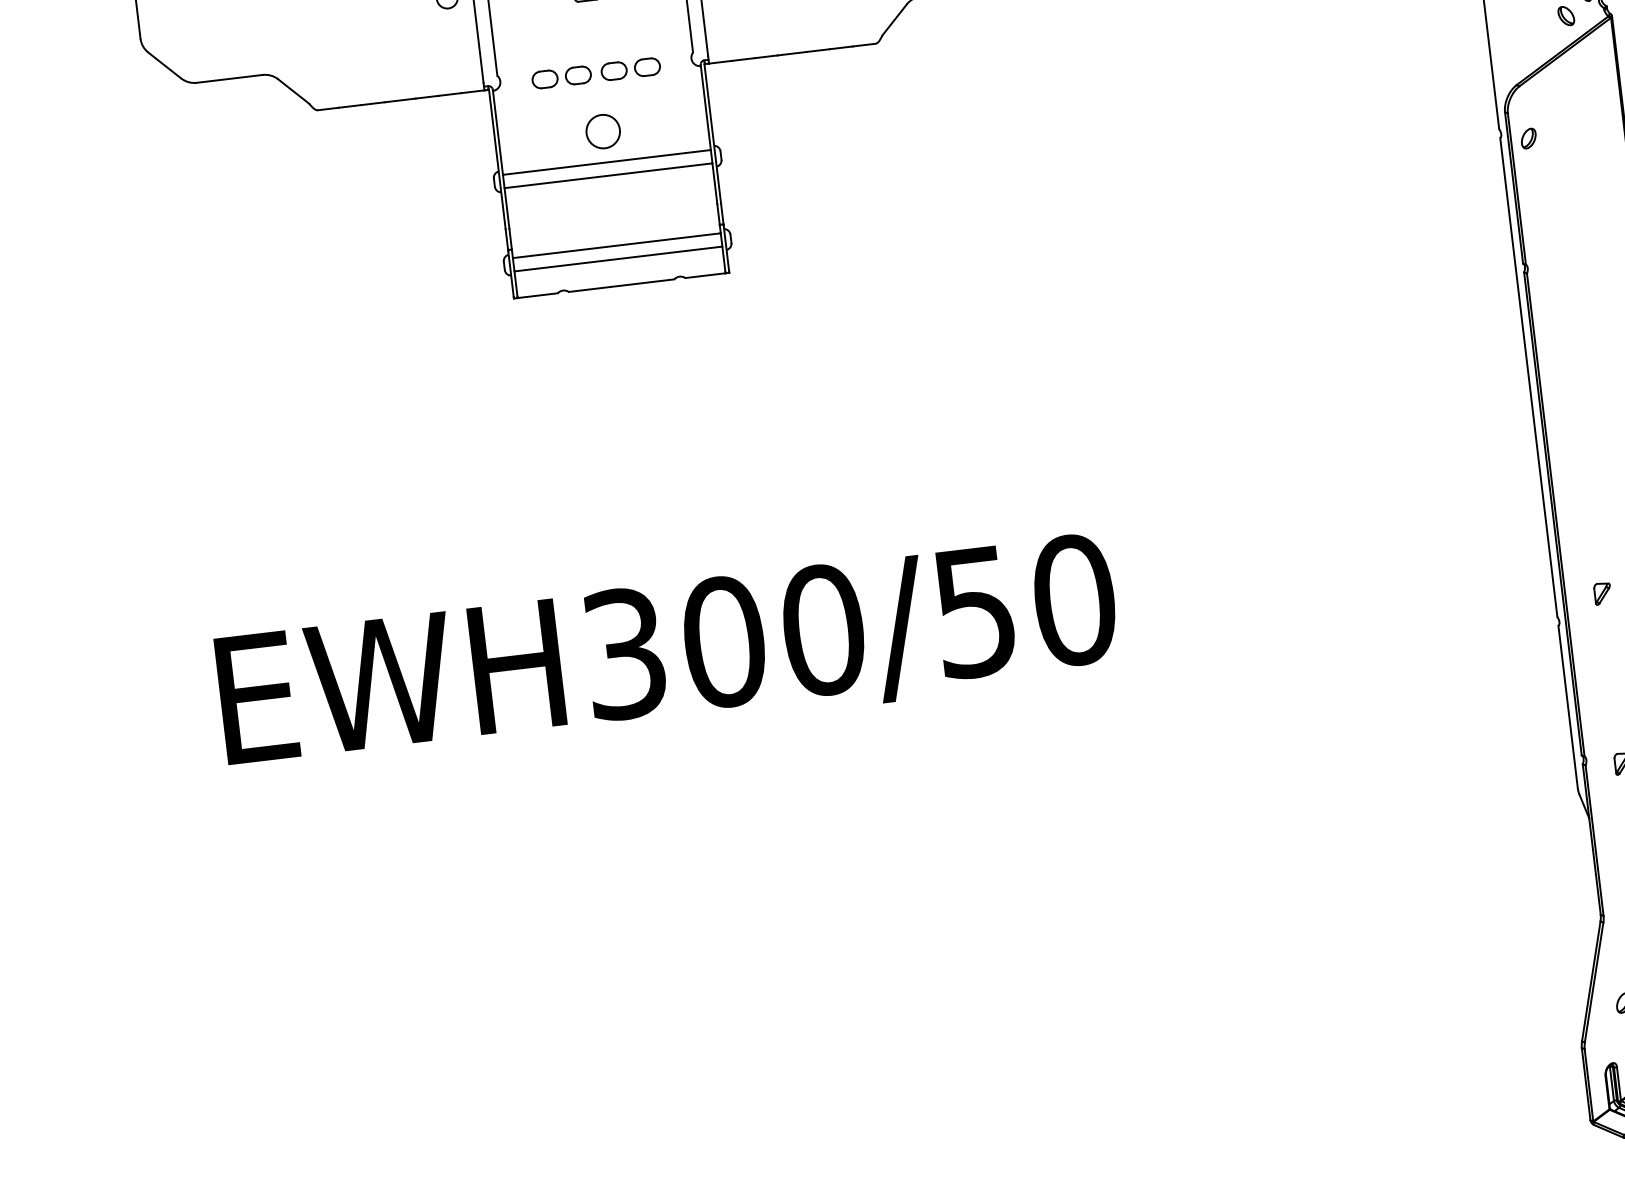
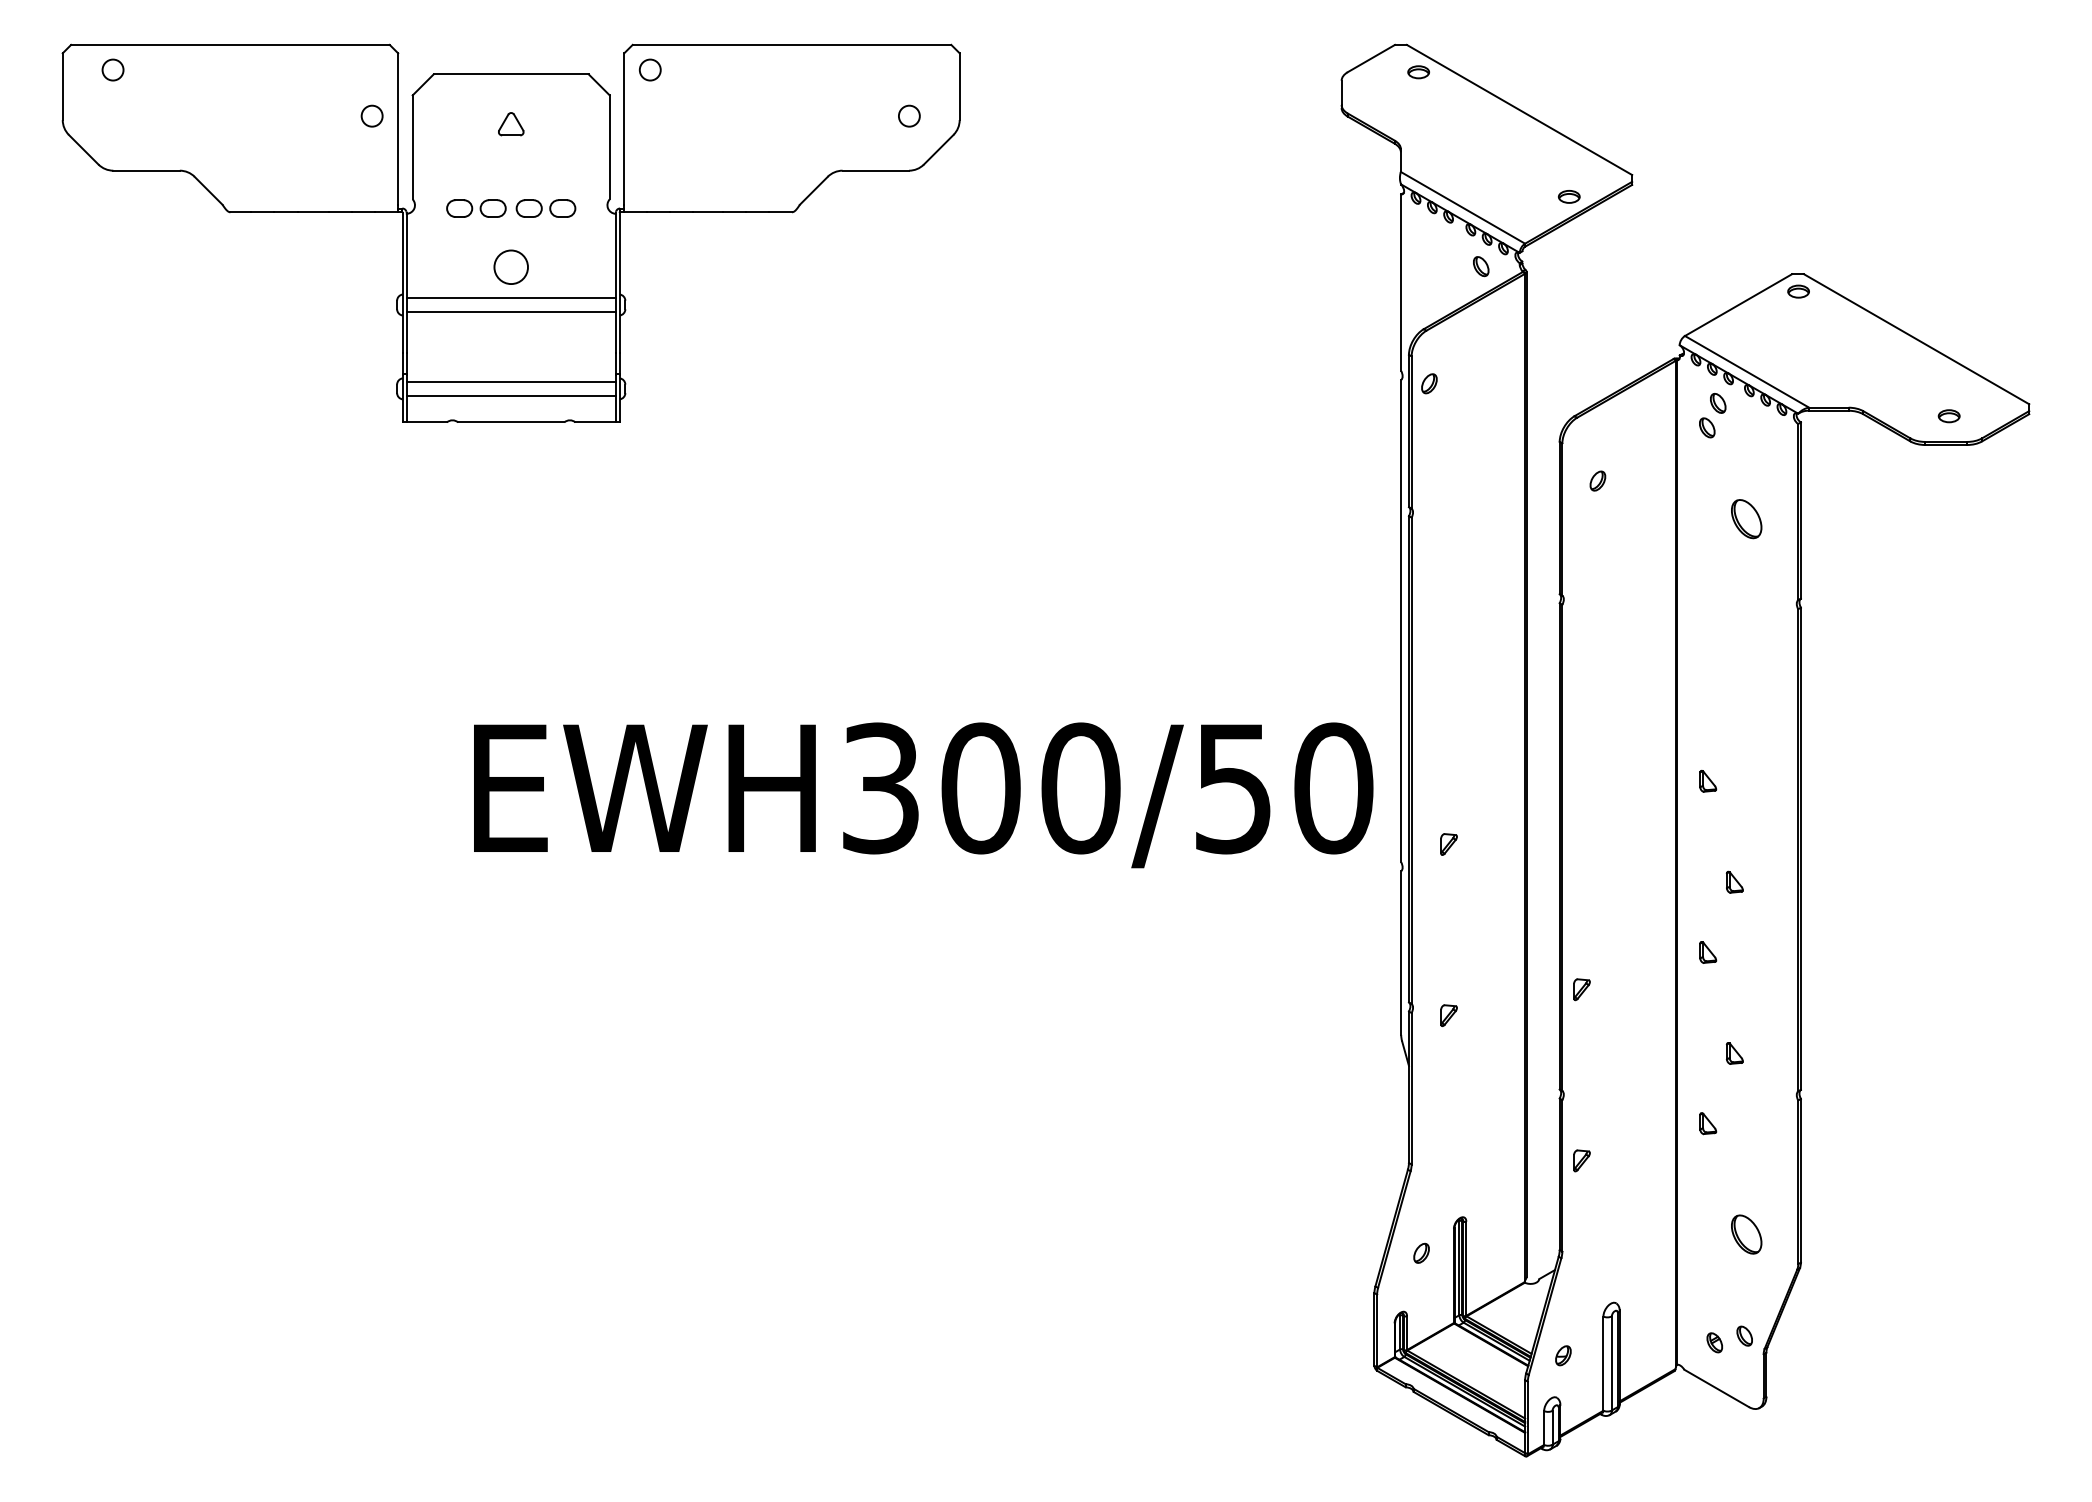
text: (668, 655) -> (923, 795), moved

